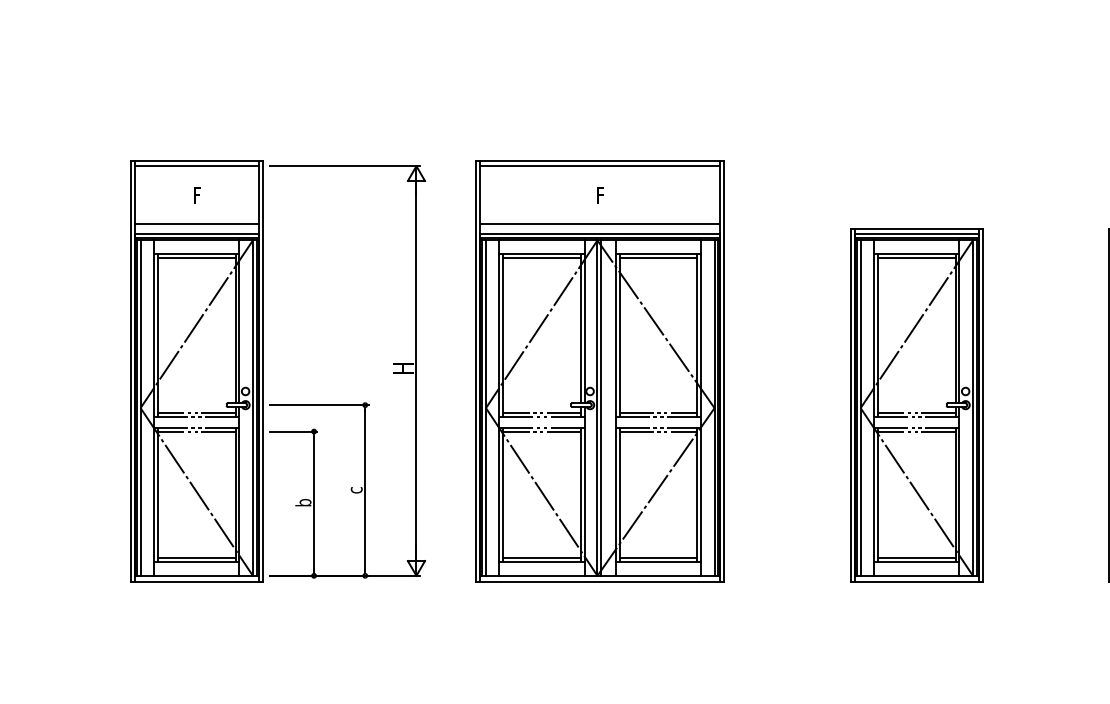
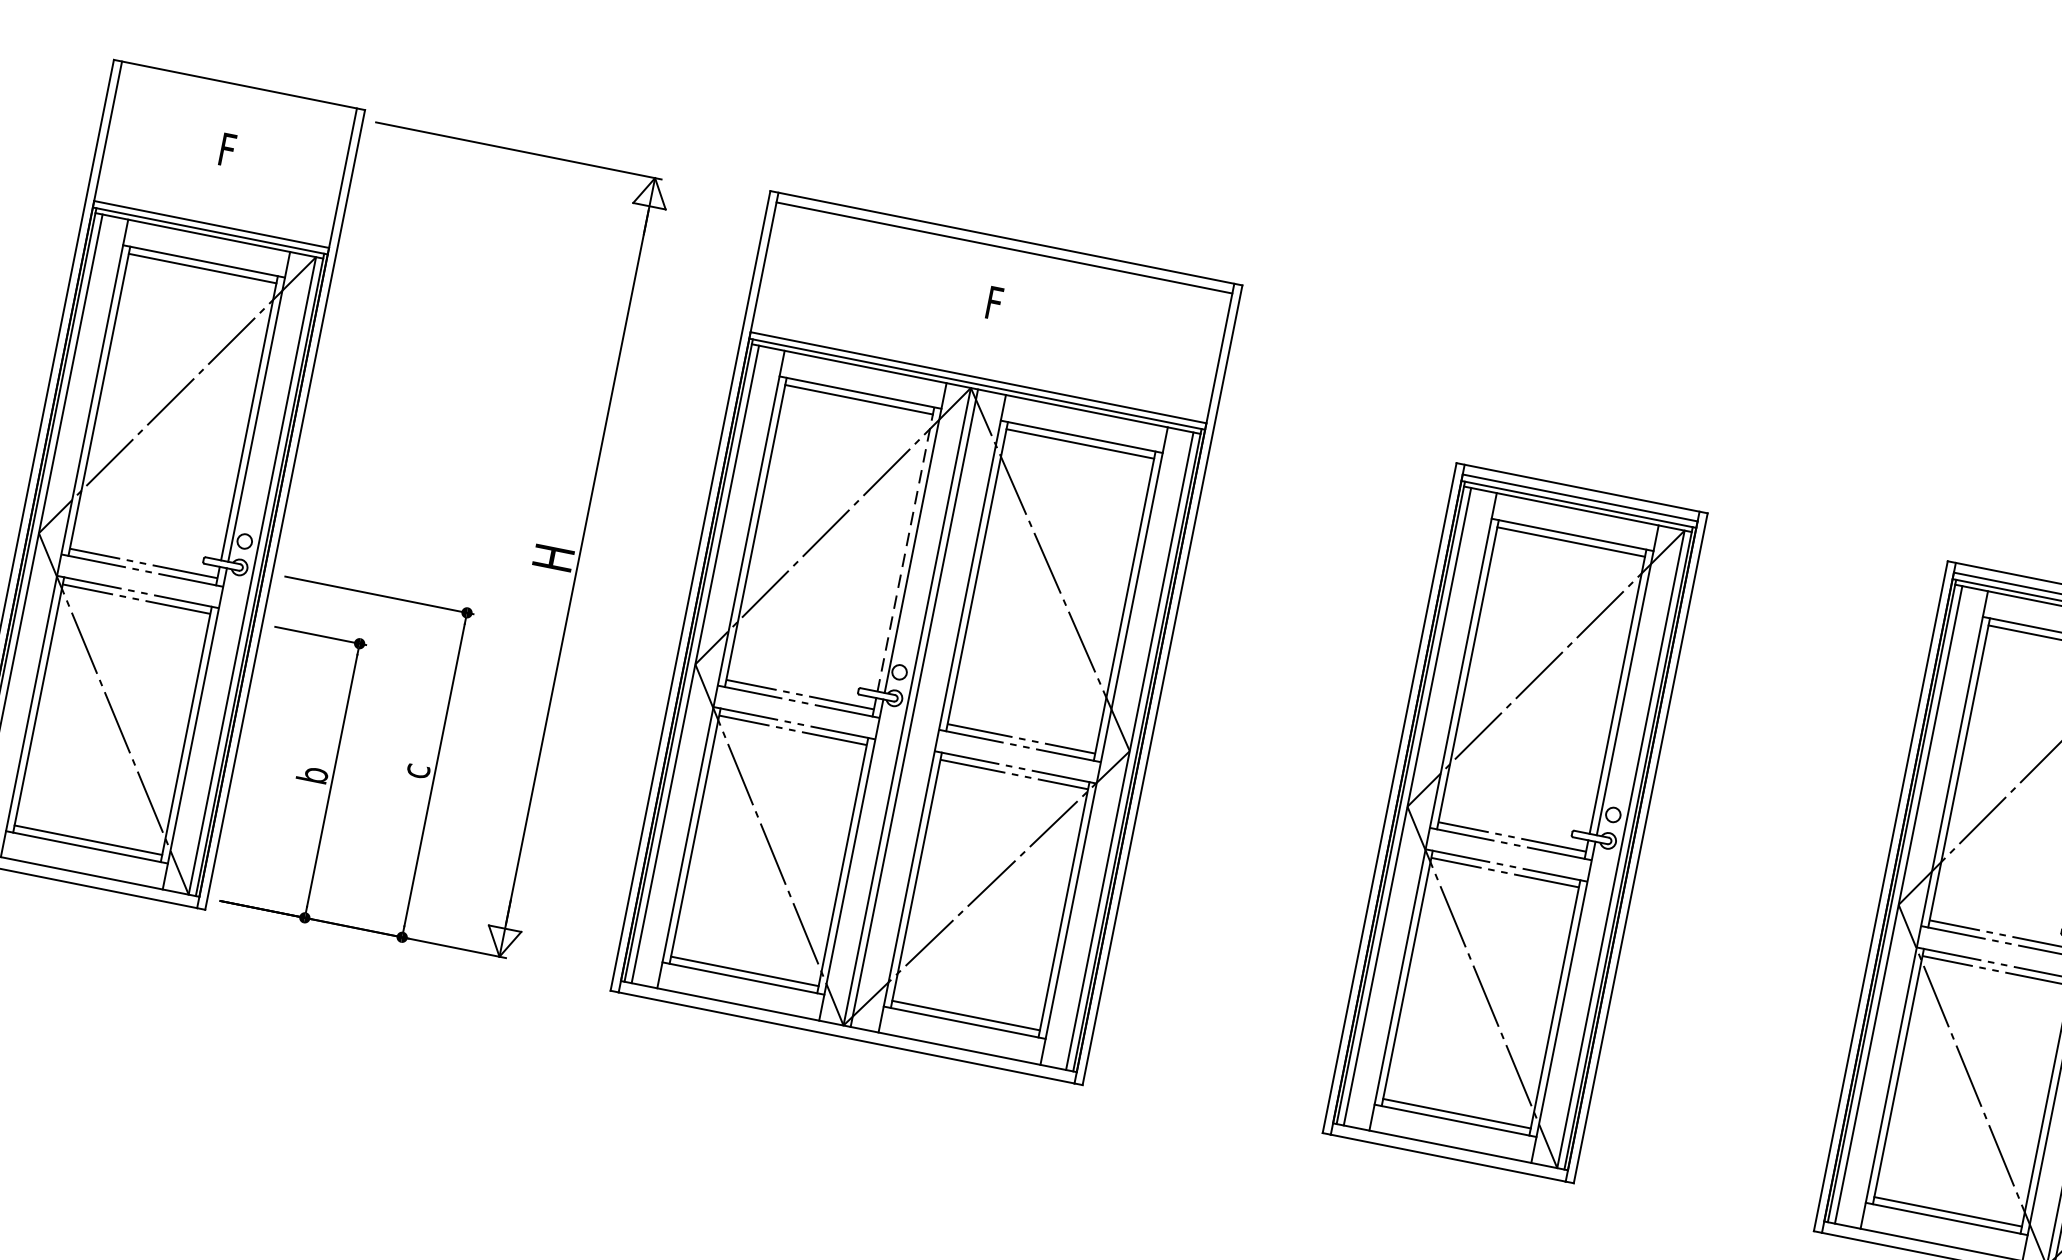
line: (196, 166) -> (236, 95), removed
line: (196, 224) -> (214, 205), removed
line: (600, 224) -> (982, 358), removed
line: (580, 328) -> (905, 548), solid -> dashed

